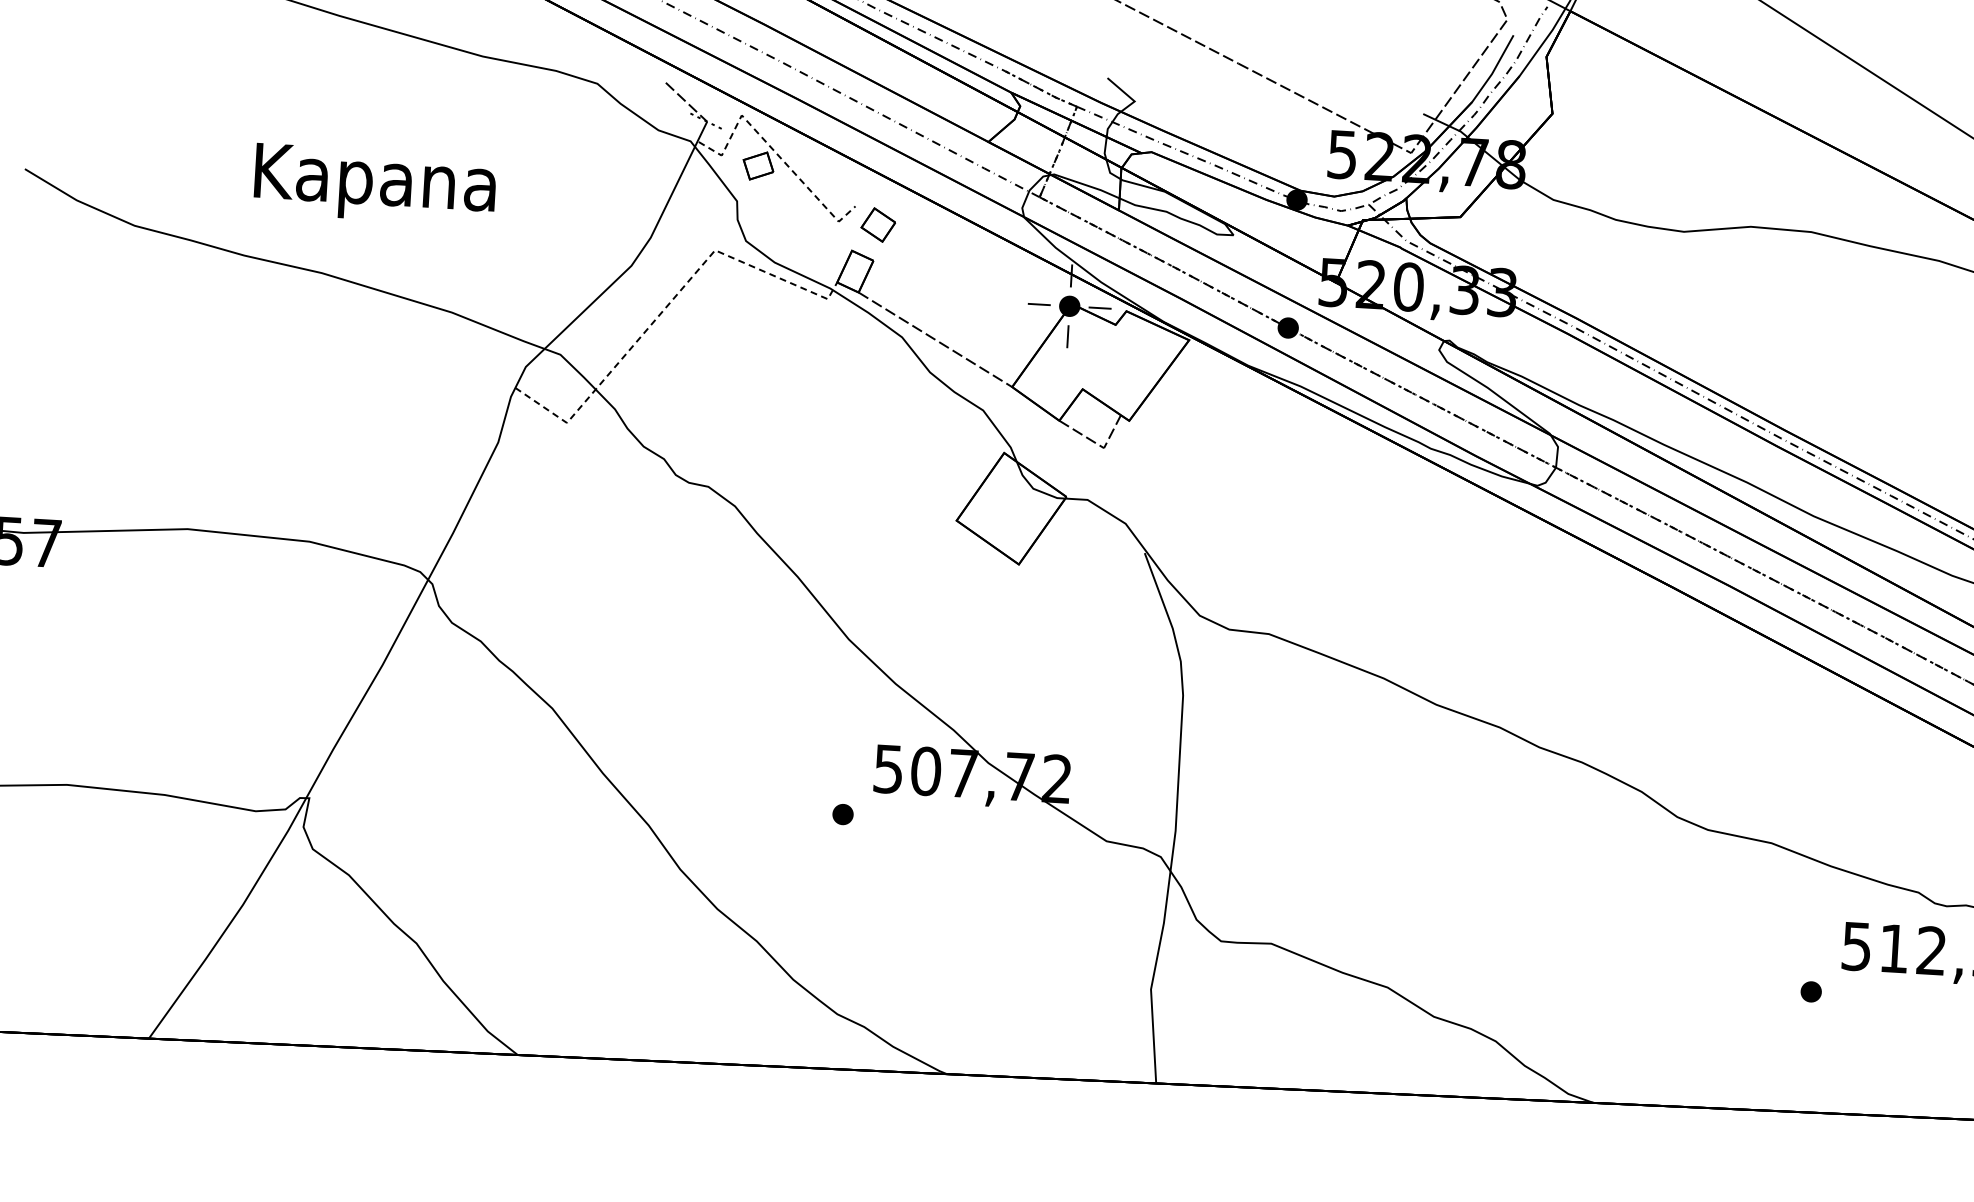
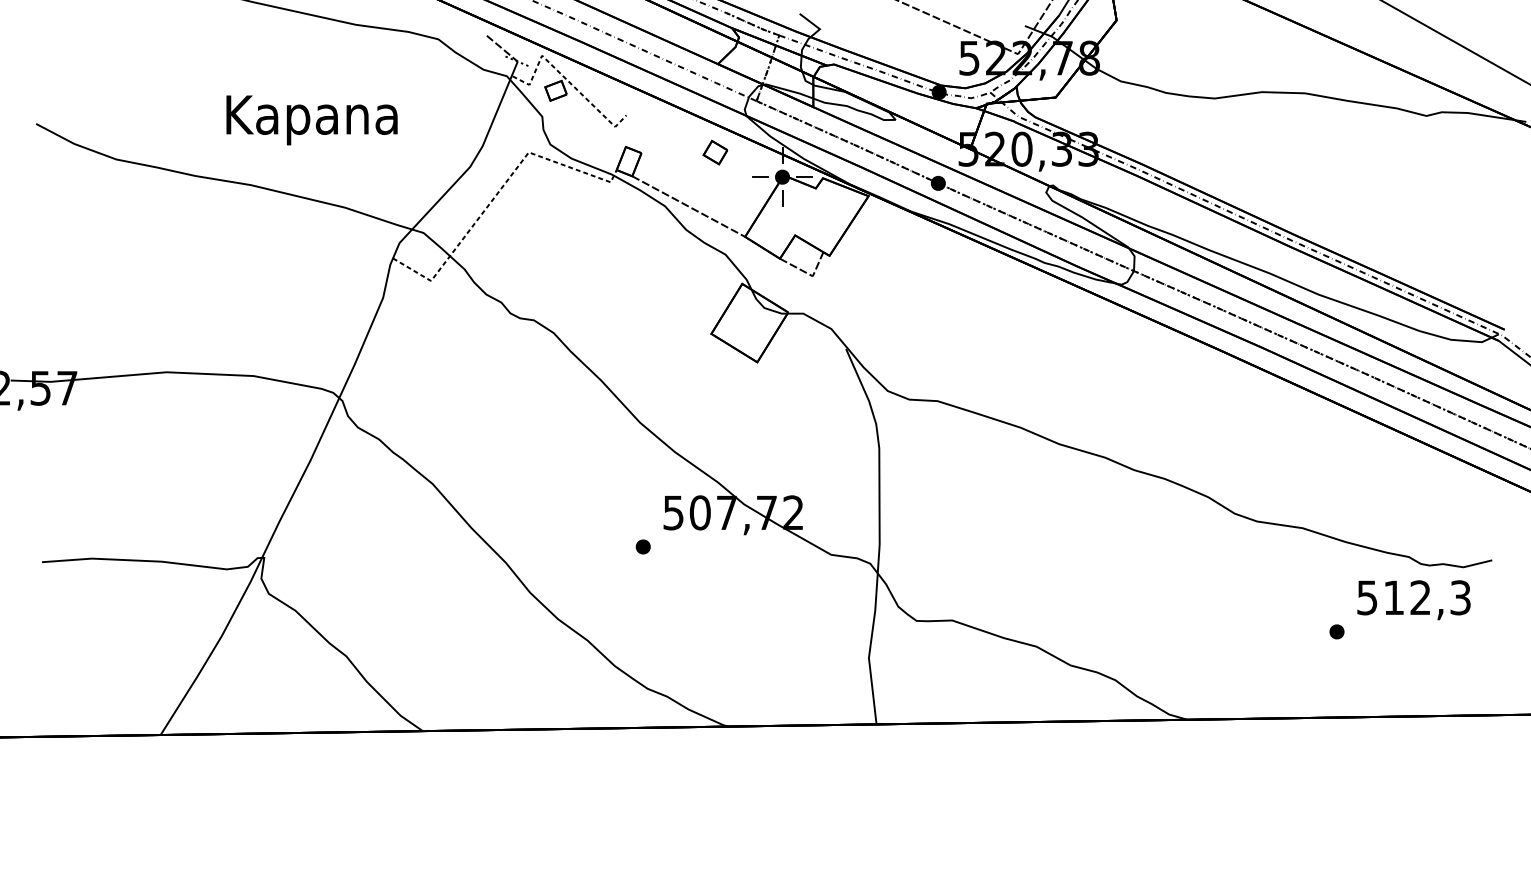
text: (374, 185) -> (311, 120), moved
part: (878, 224) -> (715, 152), moved

